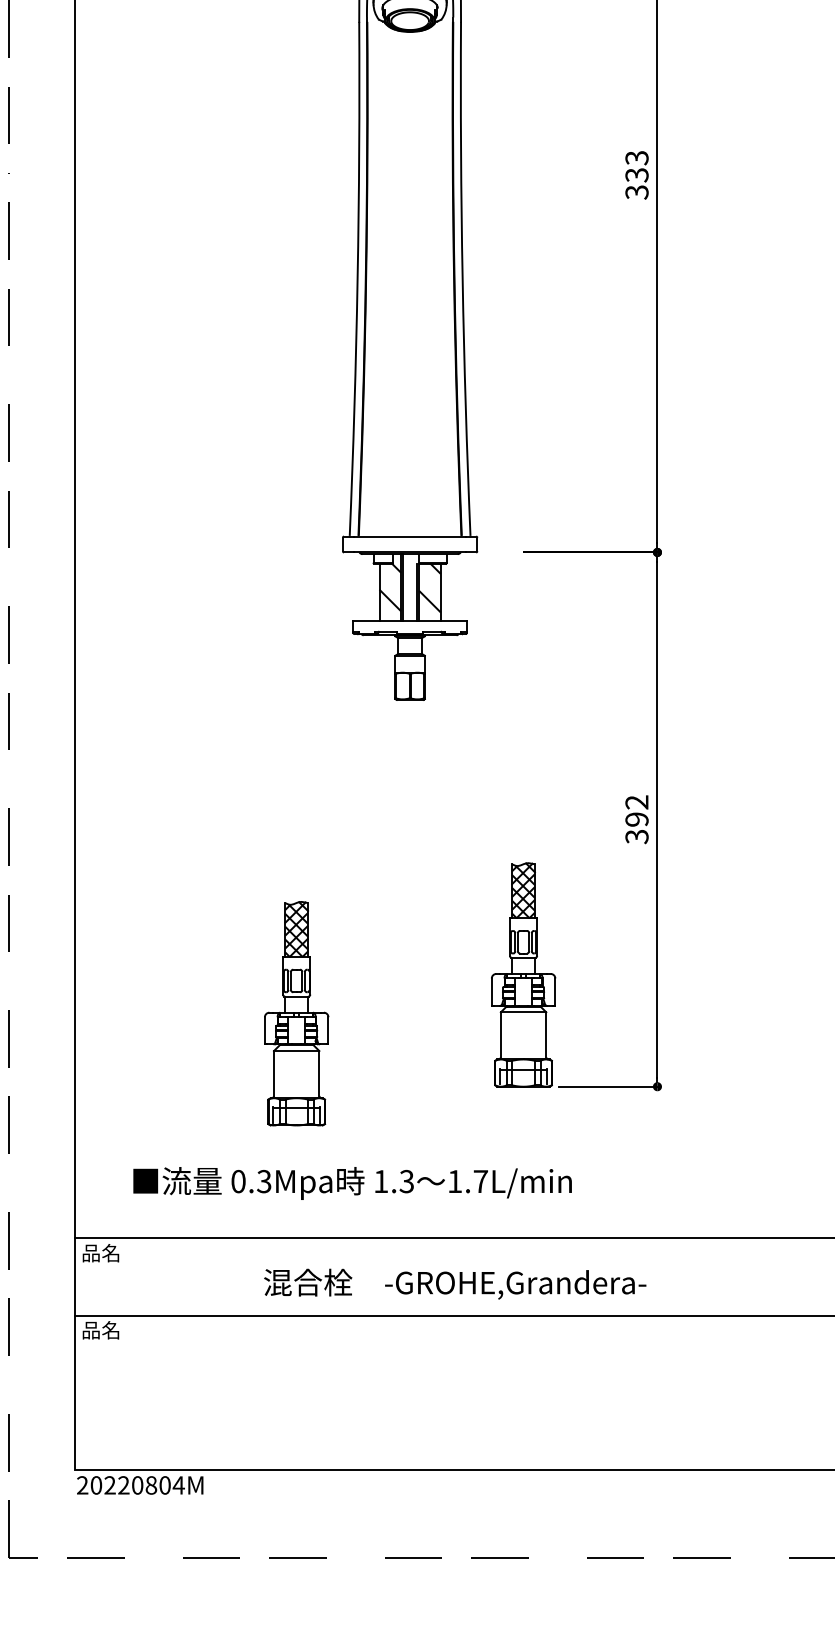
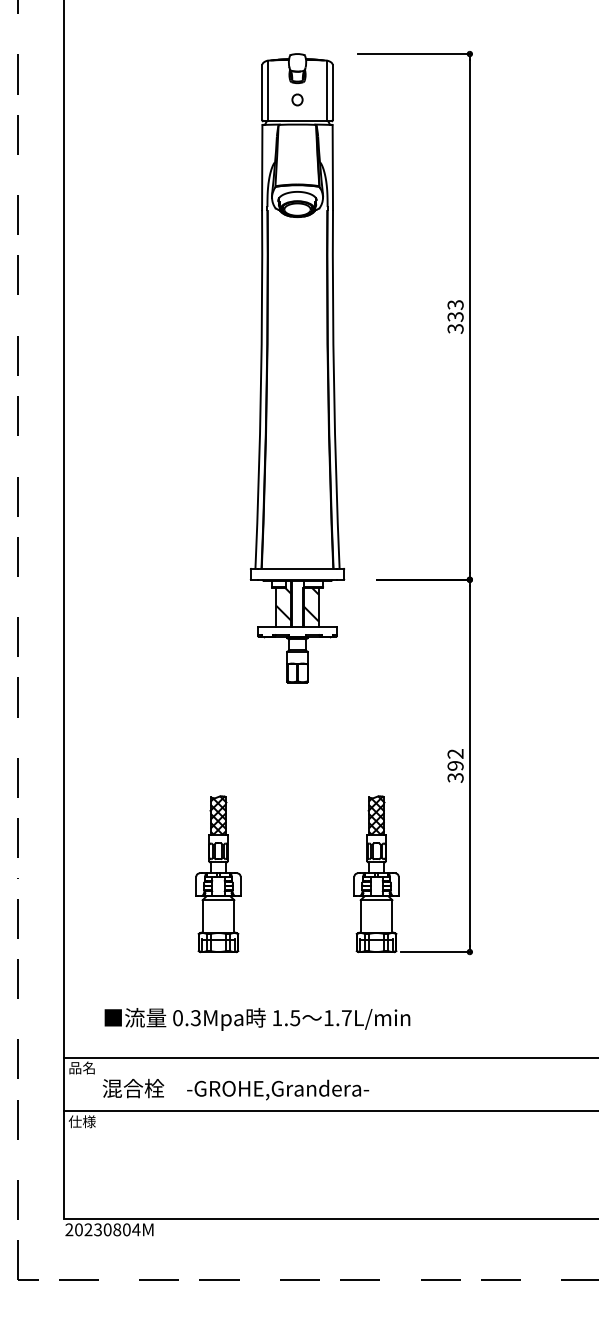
part: (296, 1014) -> (218, 874), moved
text: (407, 1180) -> (295, 1017), 1.3 -> 1.5
text: (454, 1284) -> (235, 1089), moved
text: (100, 1329) -> (81, 1121), 品名 -> 仕様
text: (123, 1486) -> (97, 1230), 20220804M -> 20230804M

